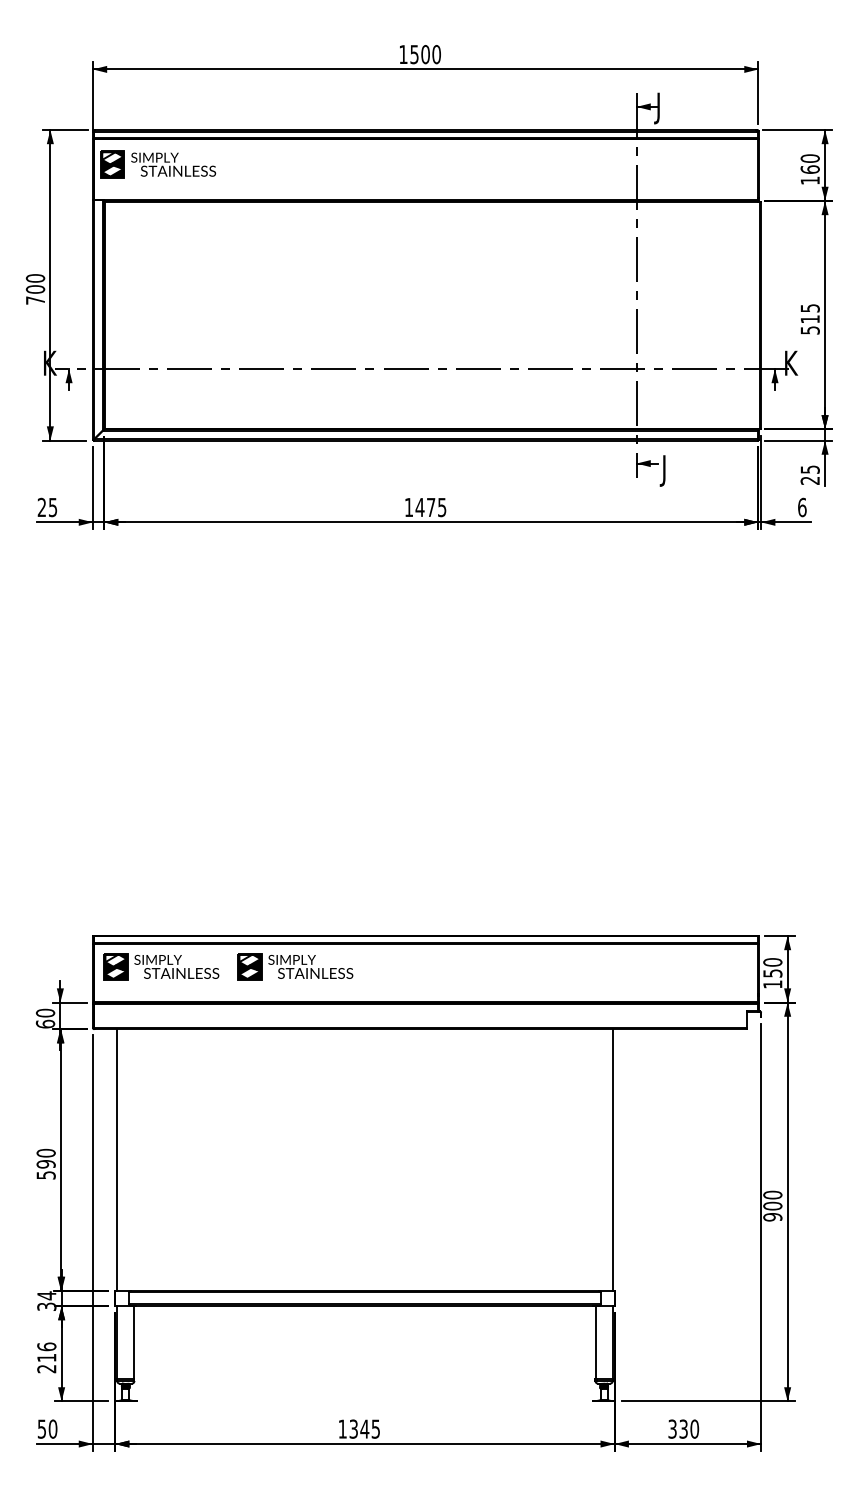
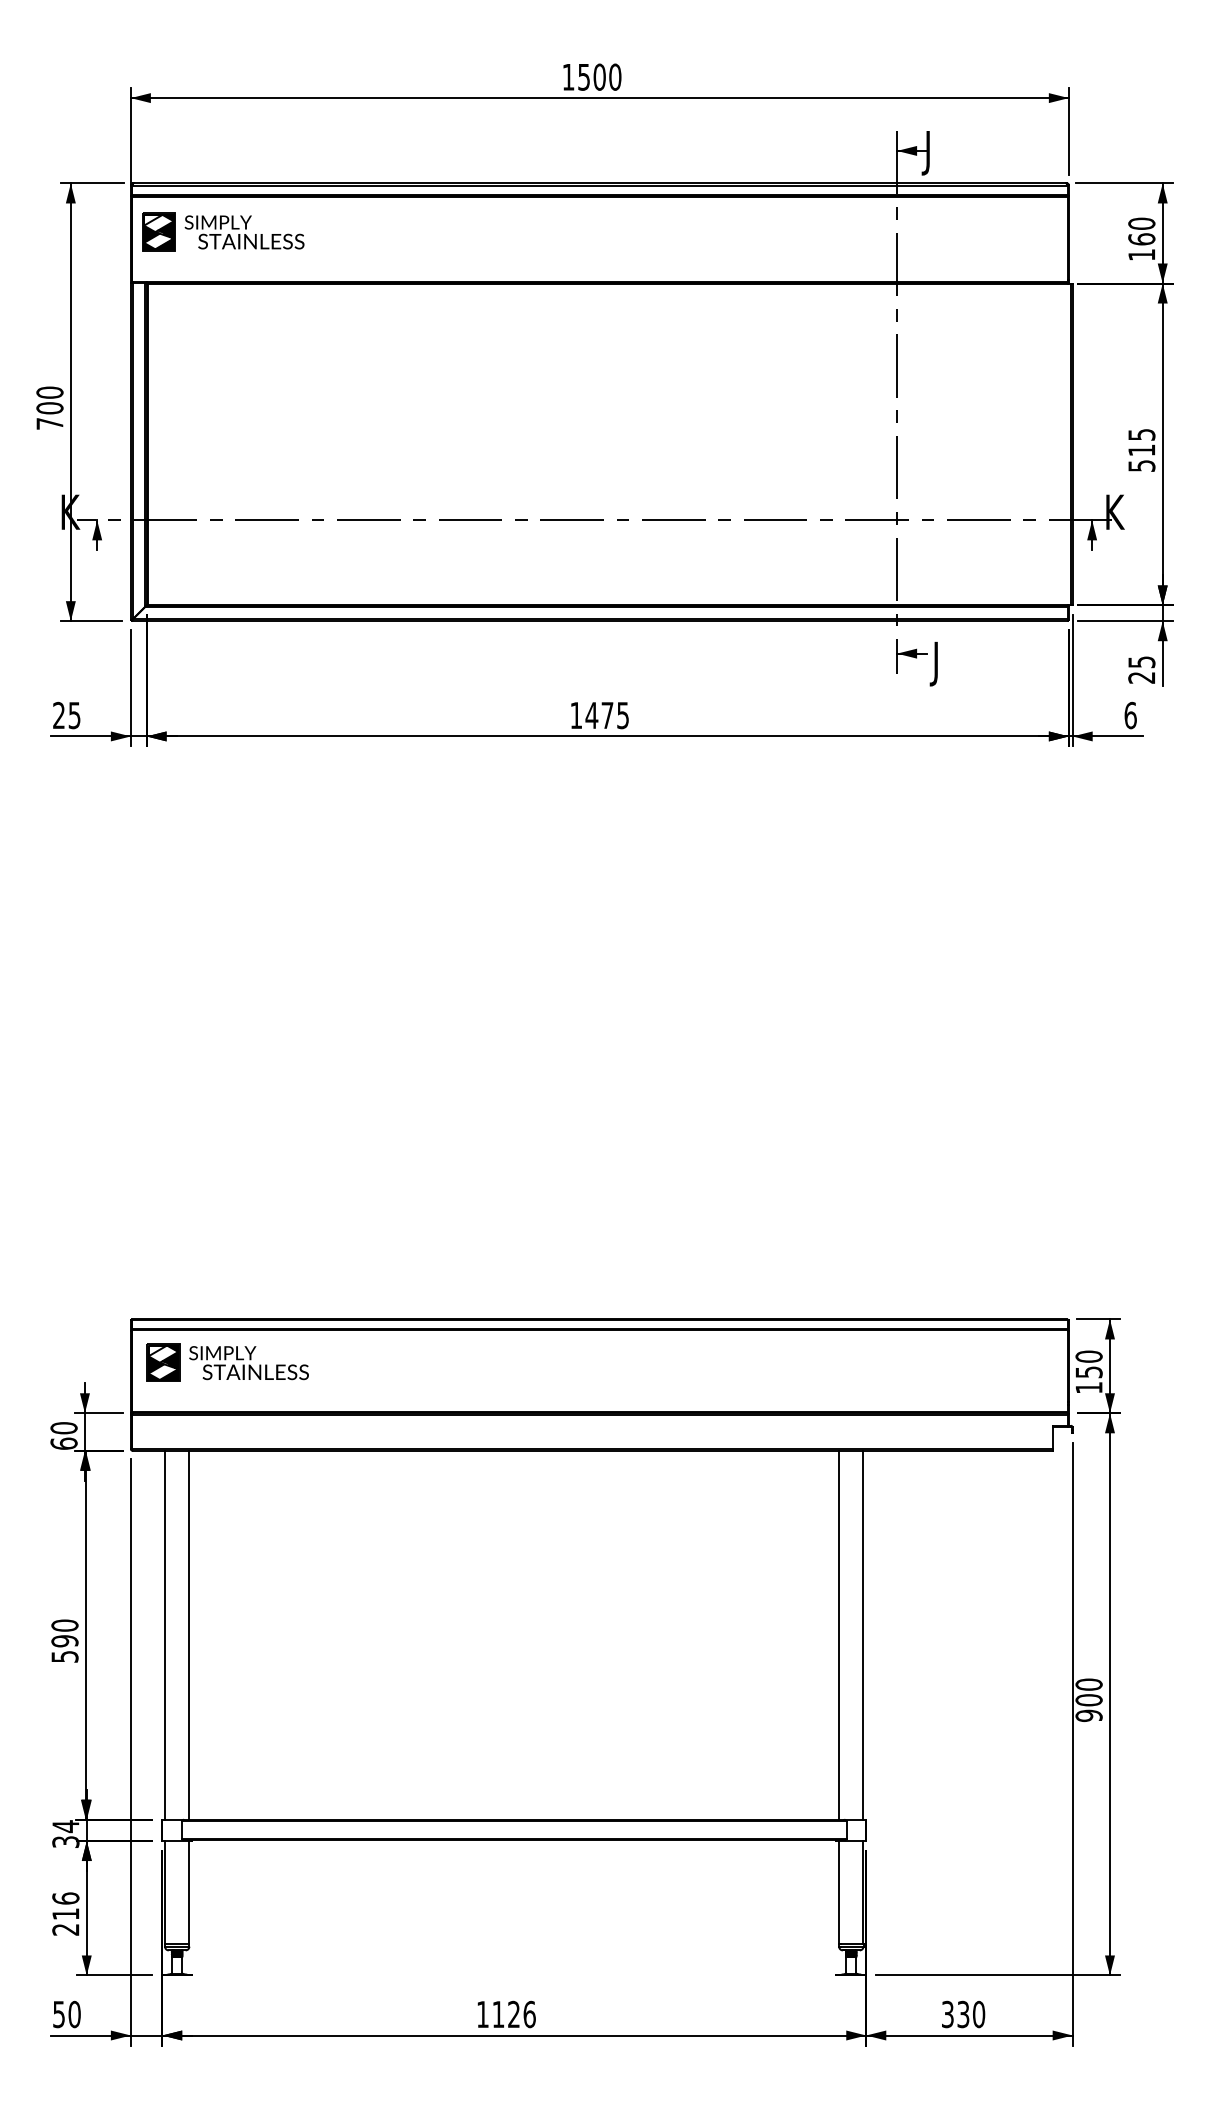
part: (295, 966) -> (416, 1362), removed
line: (134, 1159) -> (189, 1634), added
line: (595, 1159) -> (839, 1634), added
text: (364, 1428) -> (513, 2013), 1345 -> 1126

